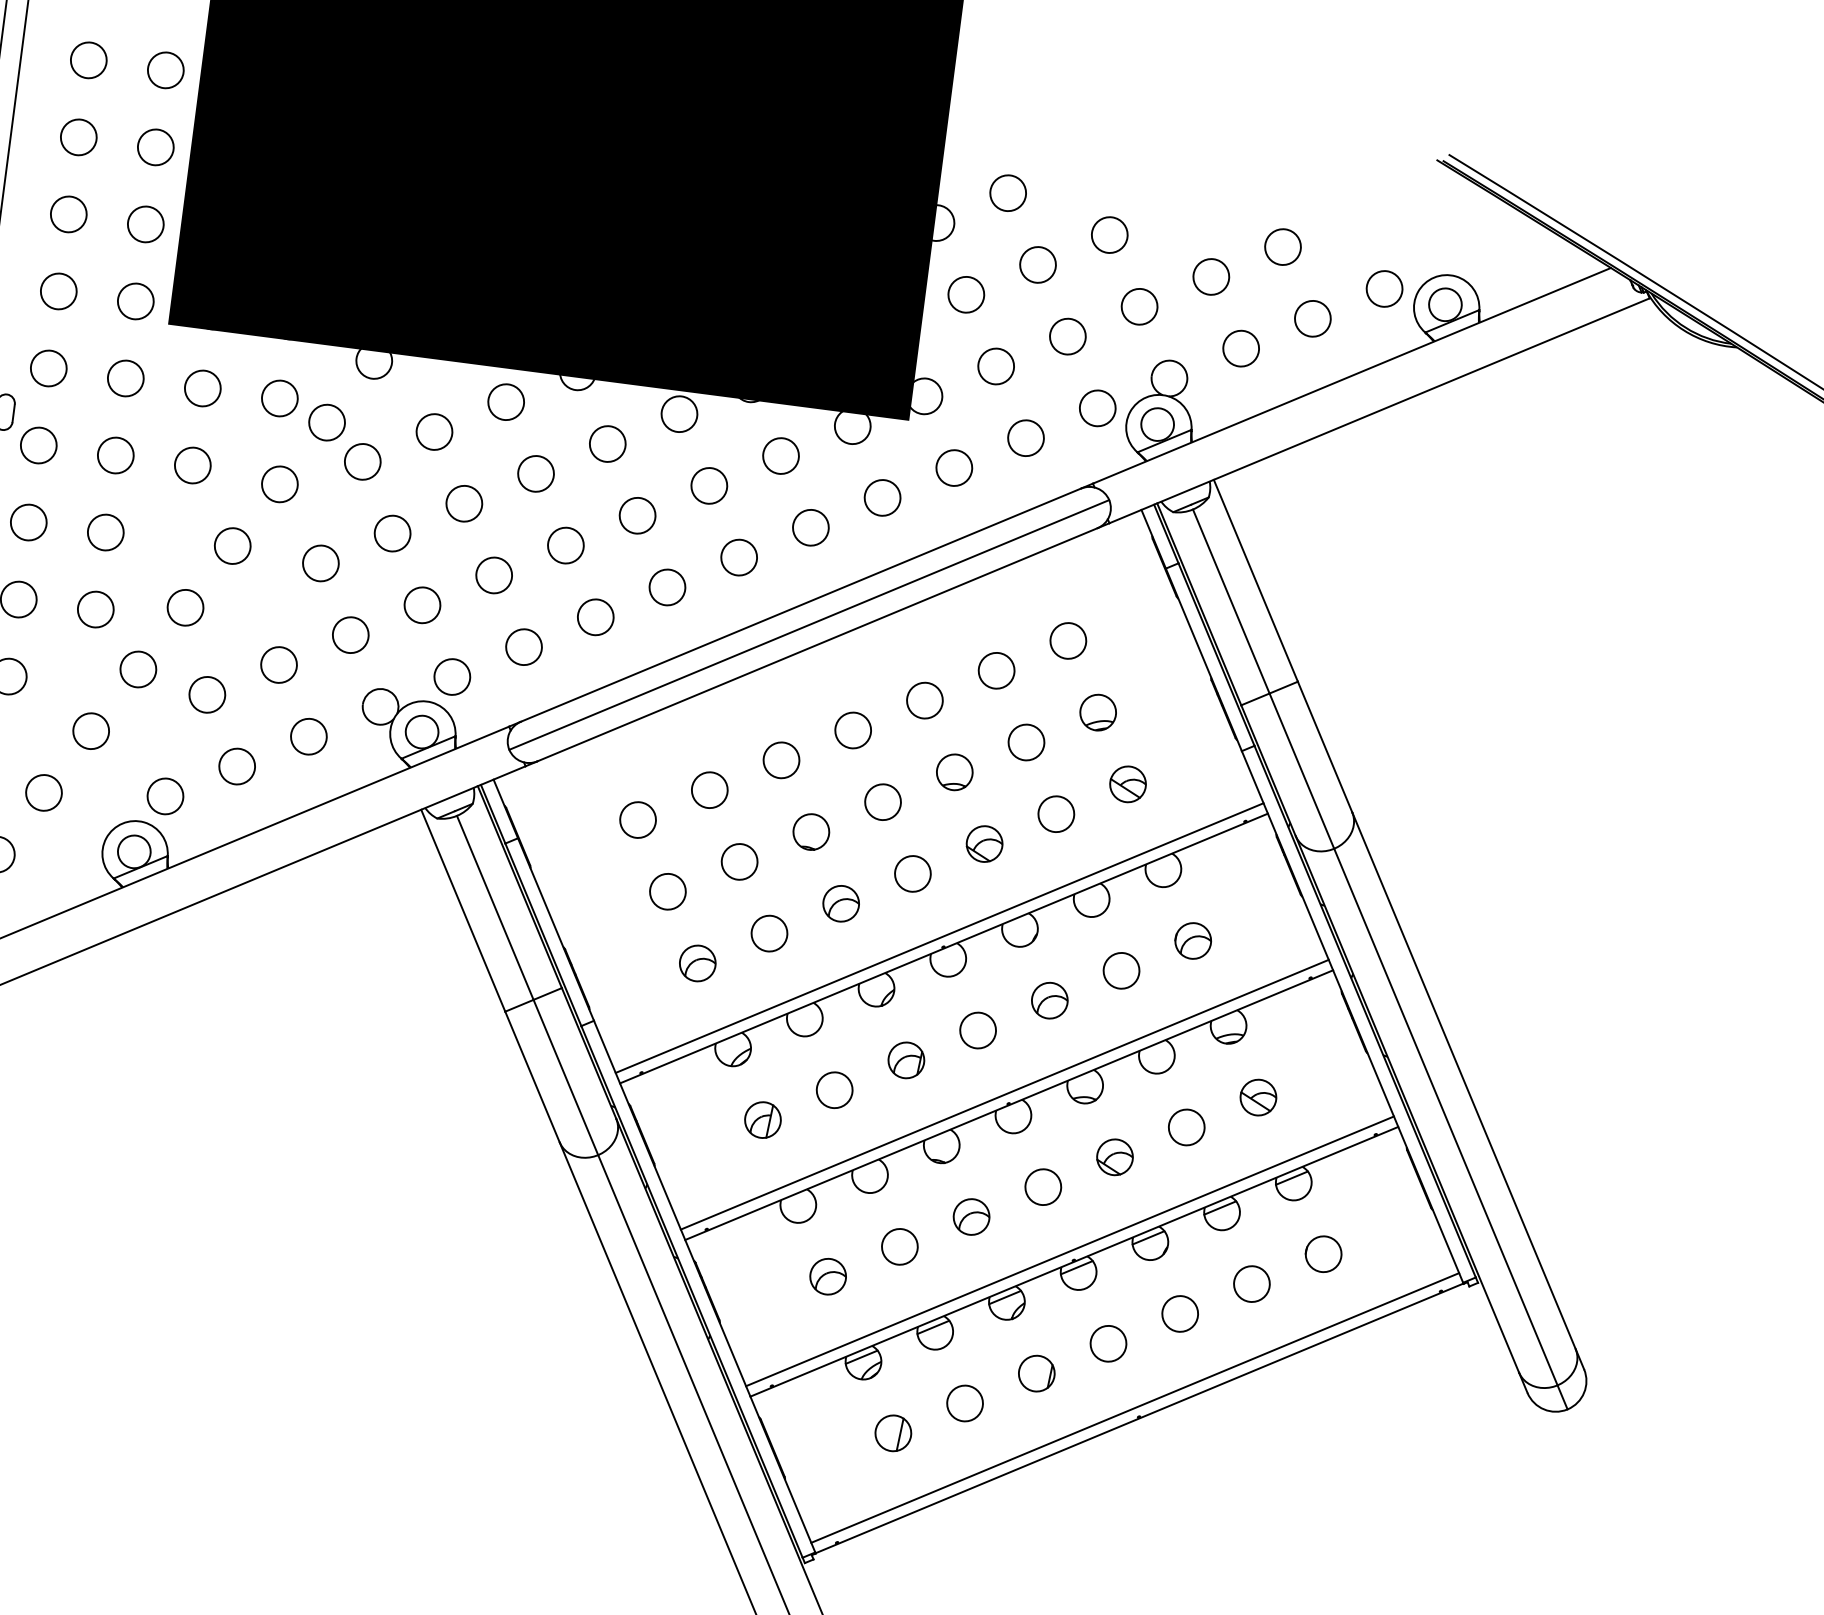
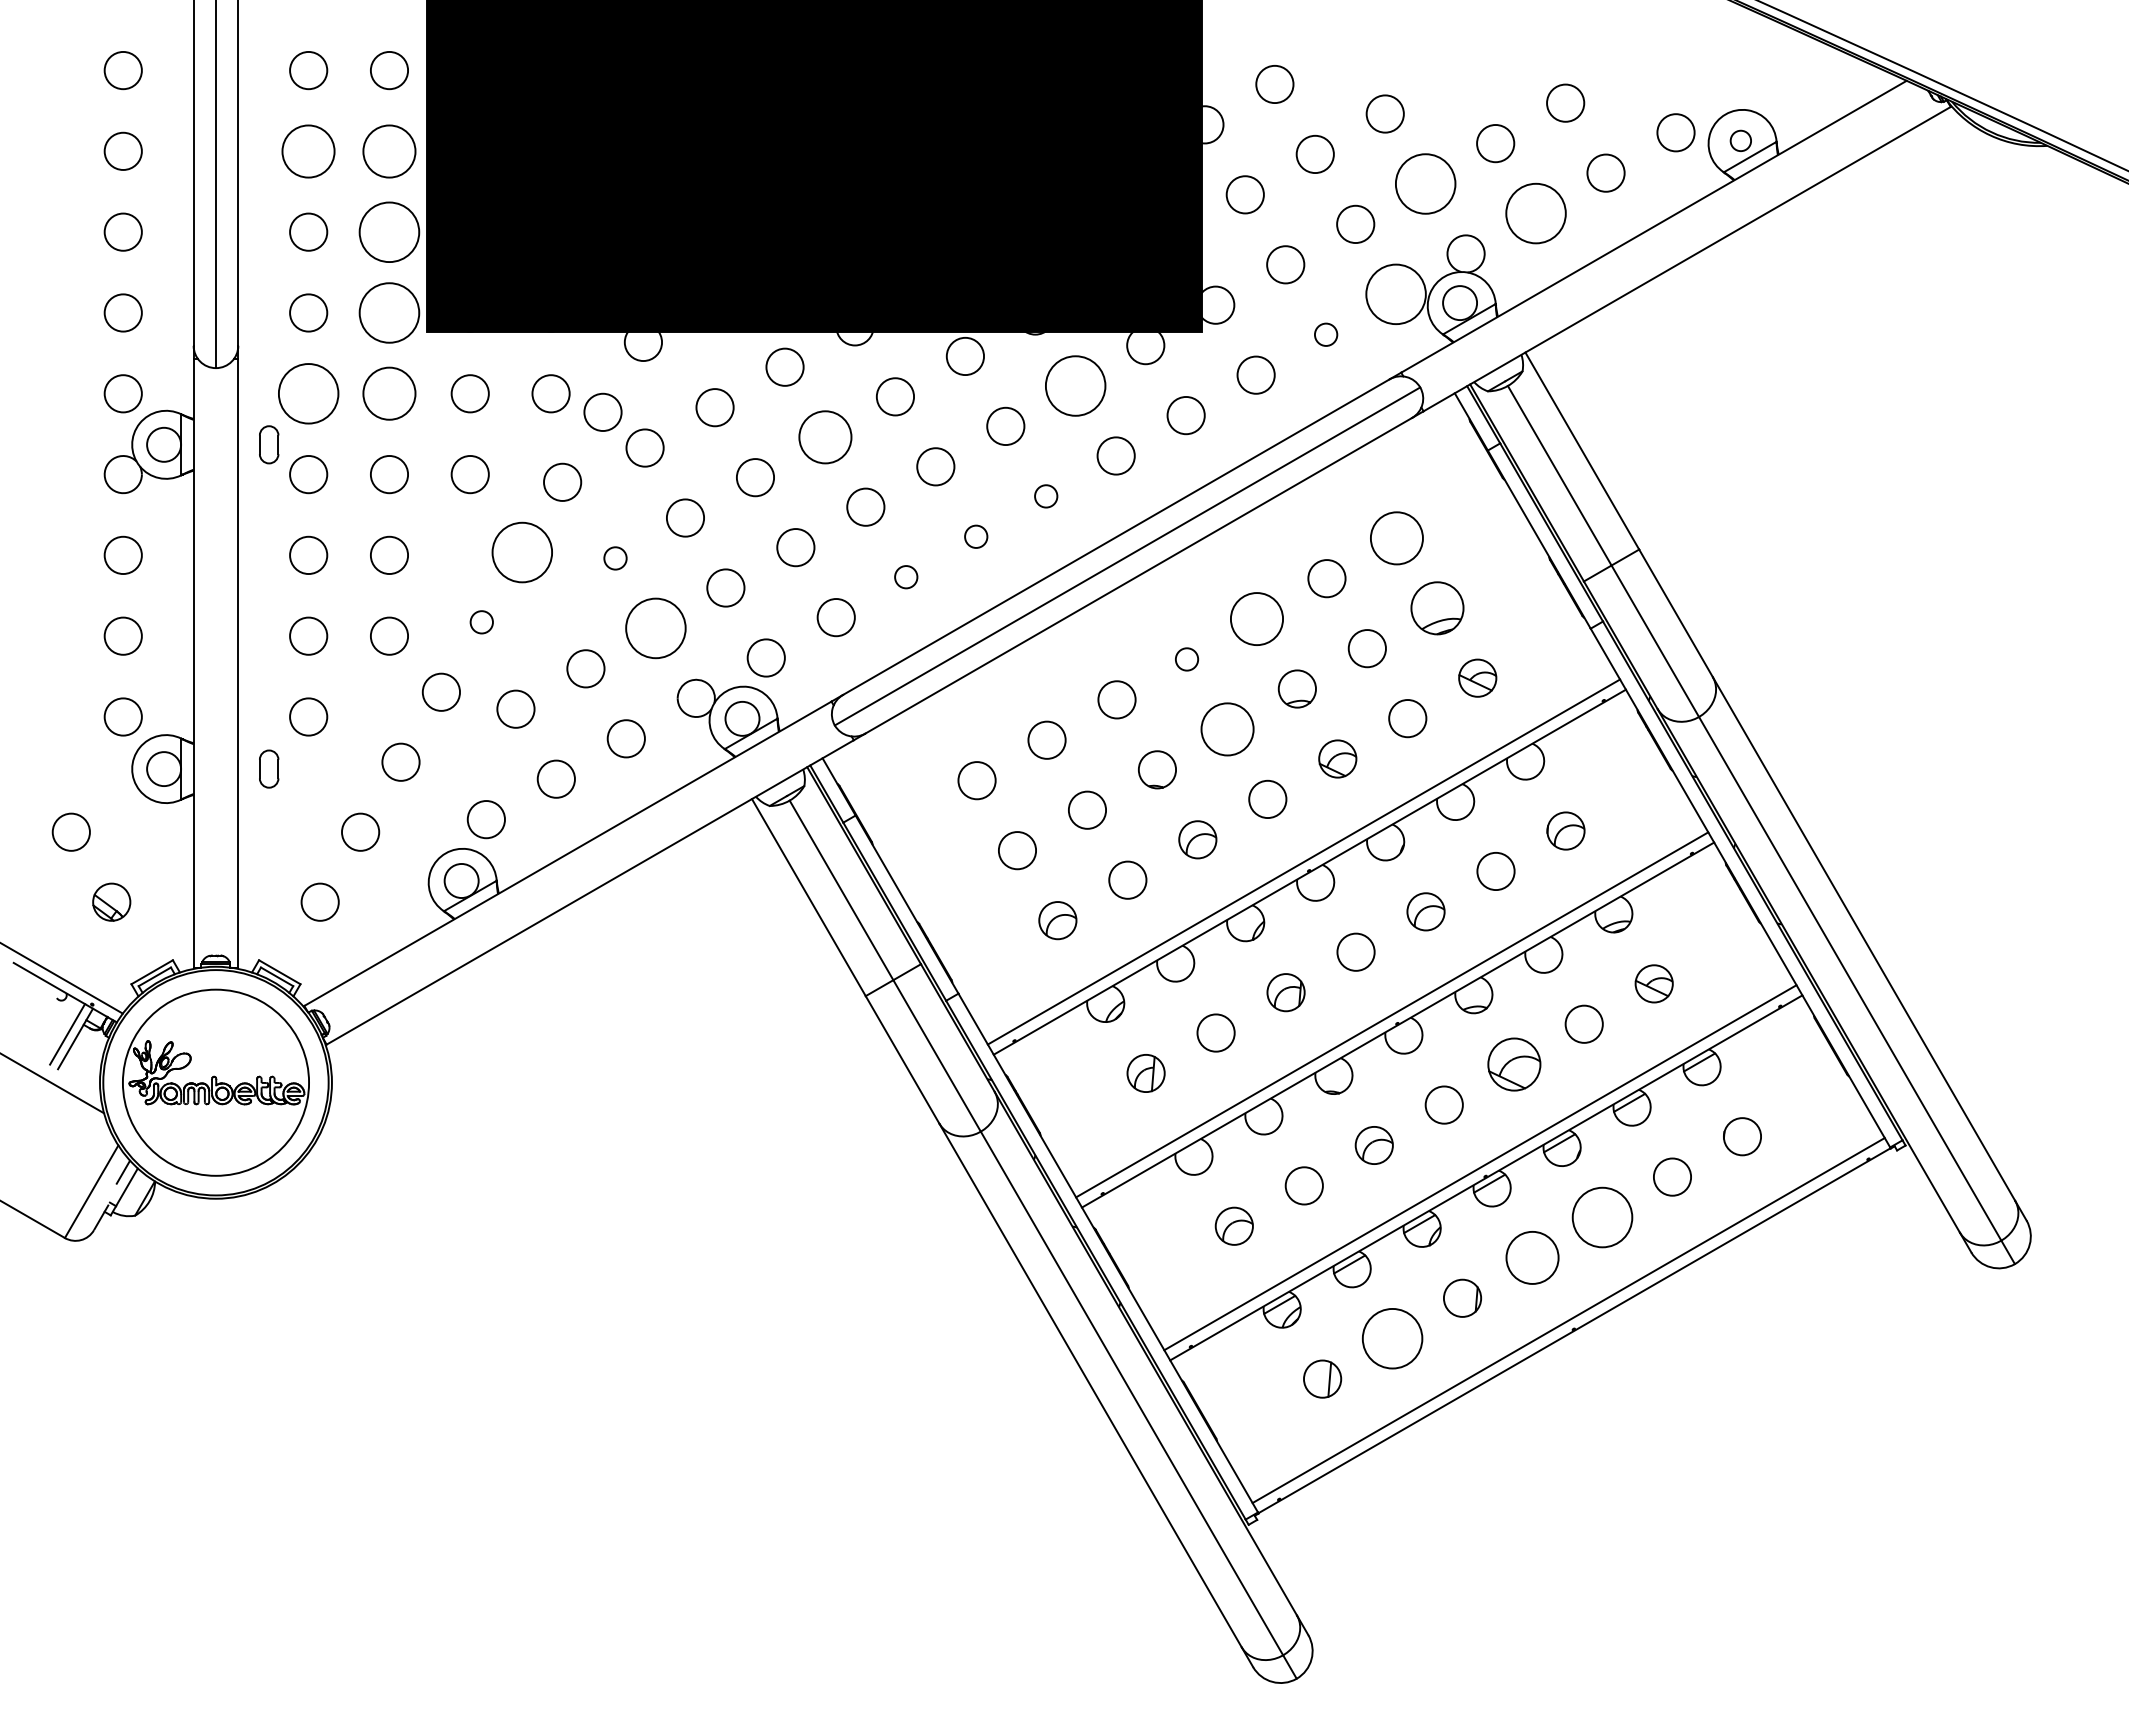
circle: (78, 136) -> (308, 150), size x1.4
circle: (155, 146) -> (389, 150), size x1.4
circle: (145, 223) -> (389, 231), size x1.6
circle: (135, 301) -> (389, 312), size x1.6
circle: (1445, 304) -> (1740, 140), size x0.6
circle: (1139, 306) -> (1425, 183), size x1.6
circle: (1240, 348) -> (1535, 213), size x1.6
circle: (48, 368) -> (308, 393), size x1.6
circle: (125, 378) -> (389, 393), size x1.4
circle: (1097, 408) -> (1395, 294), size x1.6
circle: (1025, 437) -> (1325, 334), size x0.6
circle: (780, 455) -> (1075, 385), size x1.6
circle: (536, 473) -> (825, 436), size x1.4
circle: (232, 545) -> (521, 551), size x1.6
circle: (738, 557) -> (1045, 496), size x0.6
circle: (320, 563) -> (615, 558), size x0.6
circle: (666, 587) -> (975, 536), size x0.6
circle: (185, 606) -> (481, 621), size x0.6
circle: (595, 616) -> (905, 576), size x0.6
circle: (350, 635) -> (655, 628), size x1.6
circle: (1068, 640) -> (1396, 537), size x1.4
circle: (924, 700) -> (1256, 618), size x1.4
part: (1097, 711) -> (1436, 607), size x1.4
circle: (852, 730) -> (1186, 659), size x0.6
circle: (882, 802) -> (1226, 729), size x1.4
part: (1114, 1157) -> (1513, 1064), size x1.4
circle: (1180, 1313) -> (1602, 1217), size x1.6
circle: (1108, 1343) -> (1532, 1257), size x1.4
circle: (965, 1403) -> (1392, 1338), size x1.6

